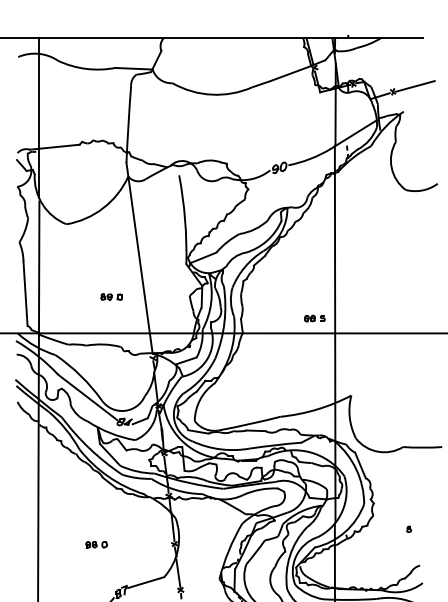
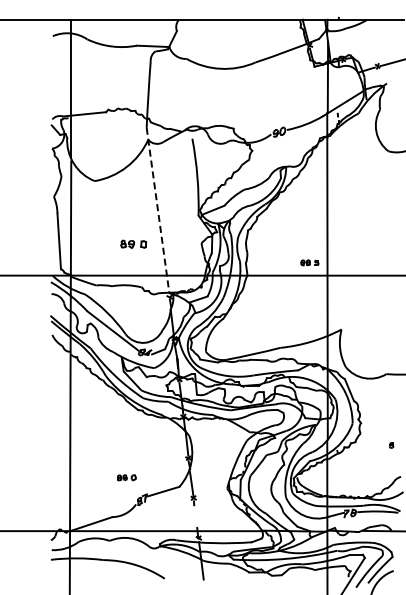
line: (140, 259) -> (158, 211), solid -> dashed
part: (111, 296) -> (133, 243), size x1.4
part: (96, 544) -> (126, 477), moved

